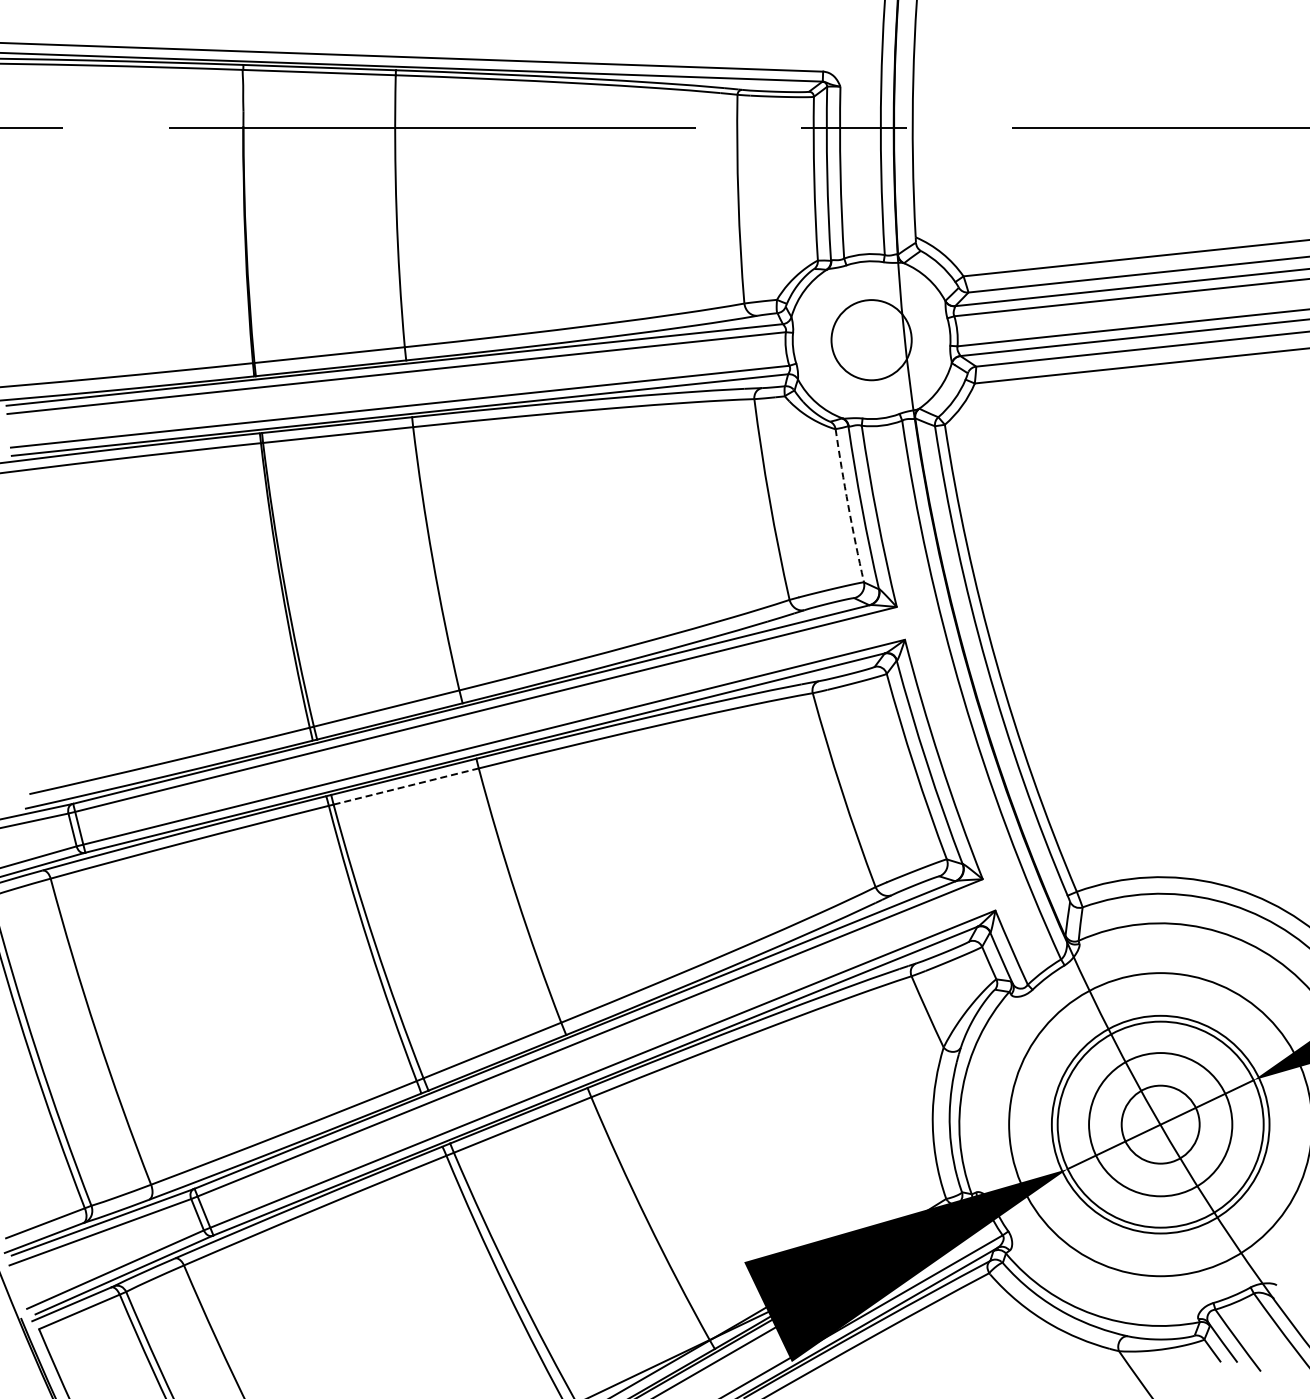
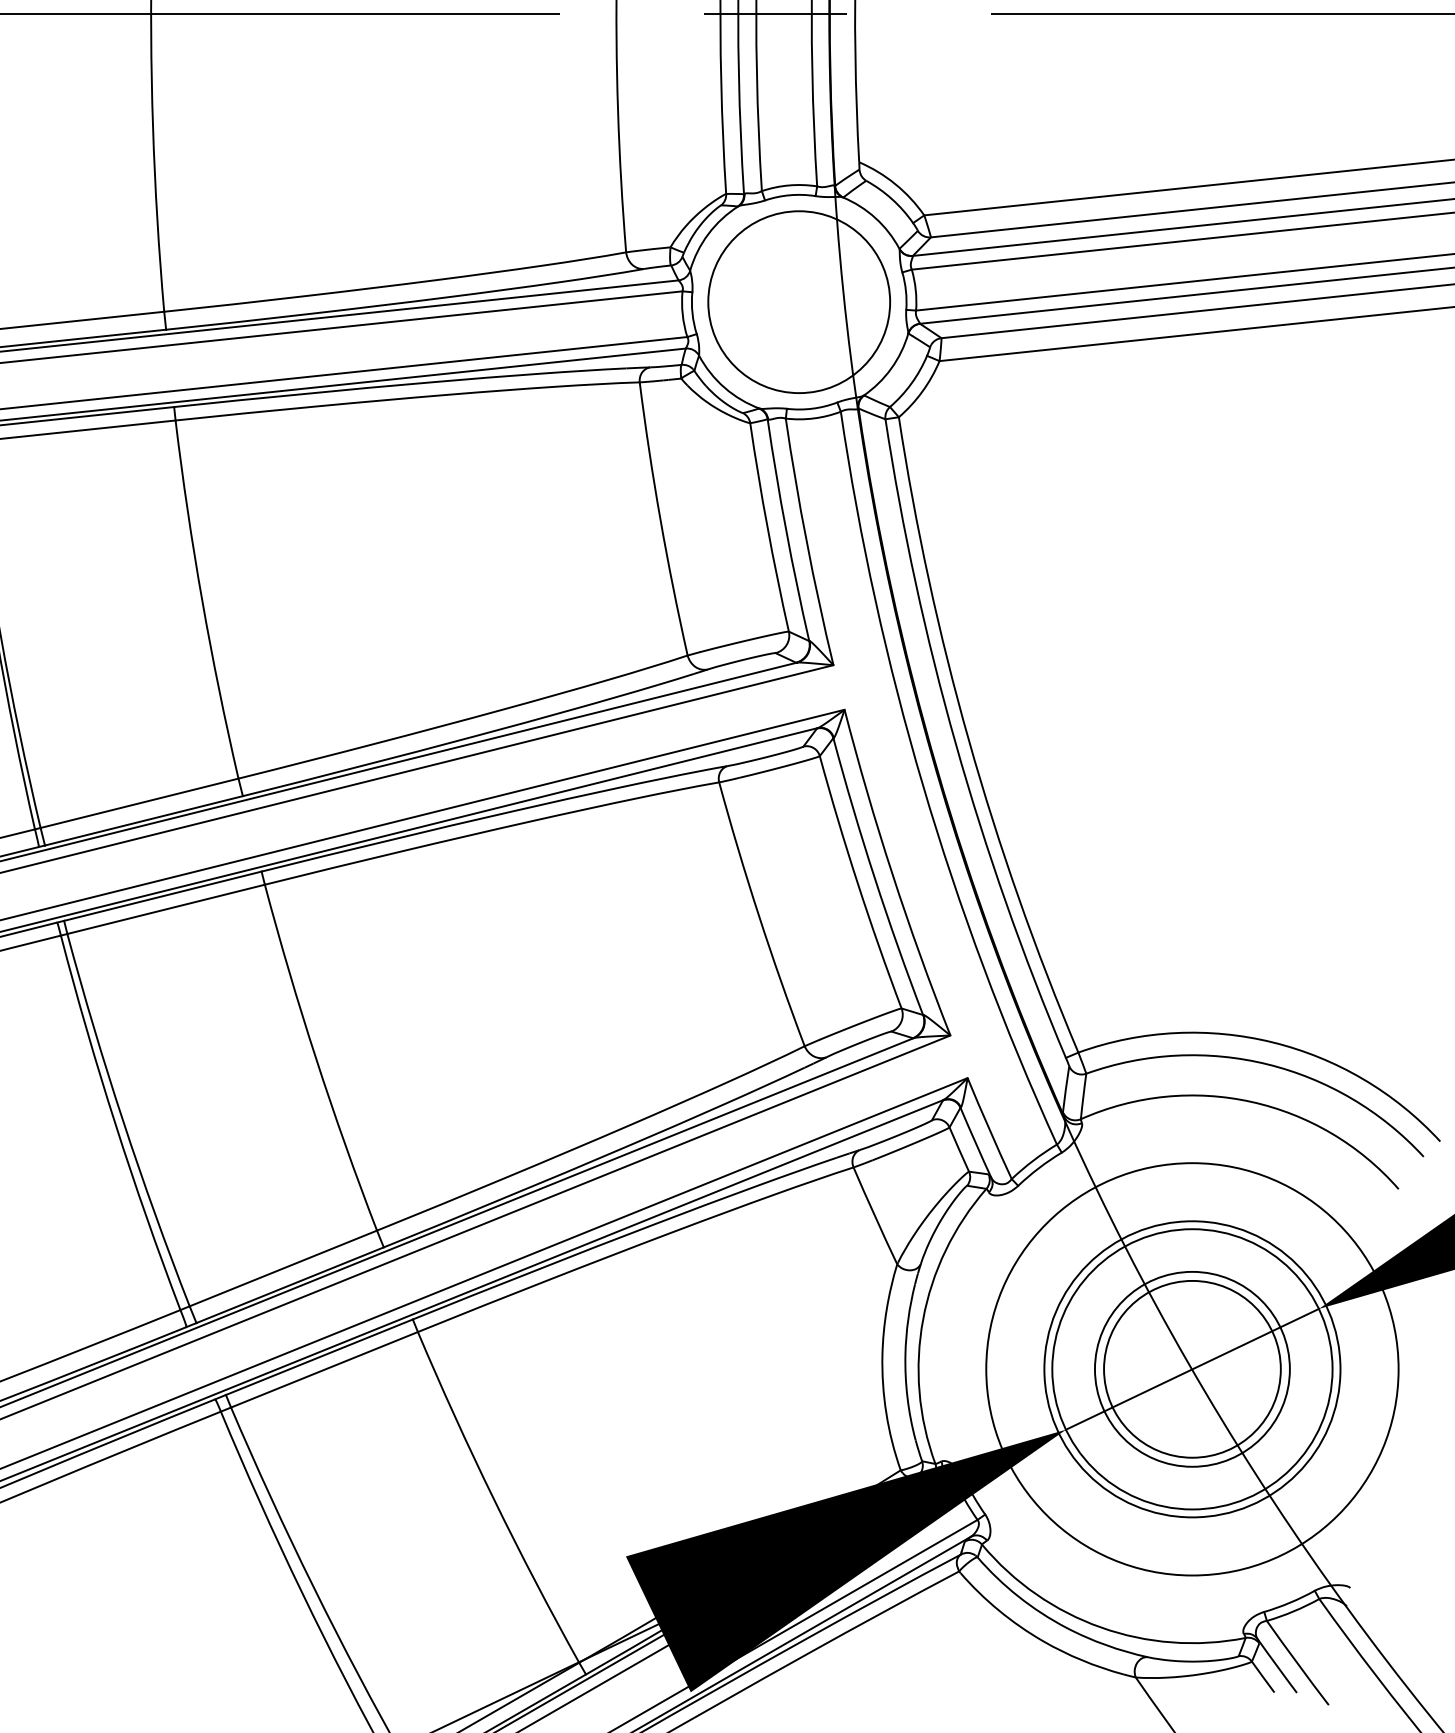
circle: (871, 340) -> (799, 302), size x1.67
arc: (848, 506) -> (767, 528), dashed -> solid
line: (406, 786) -> (166, 909), dashed -> solid
circle: (1160, 1124) -> (1192, 1369), size x1.67

